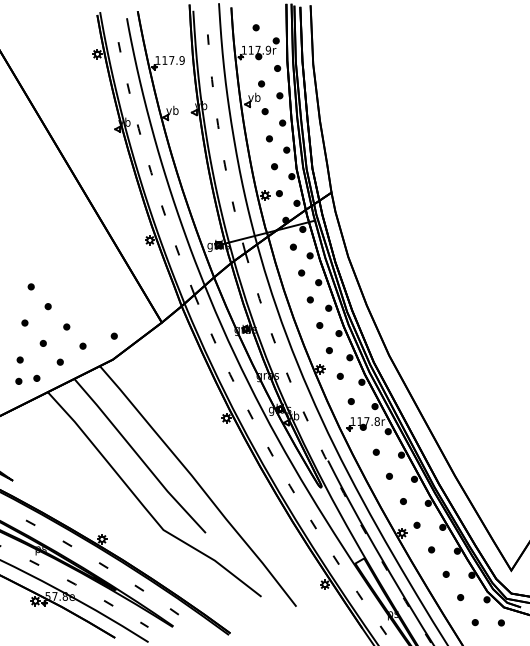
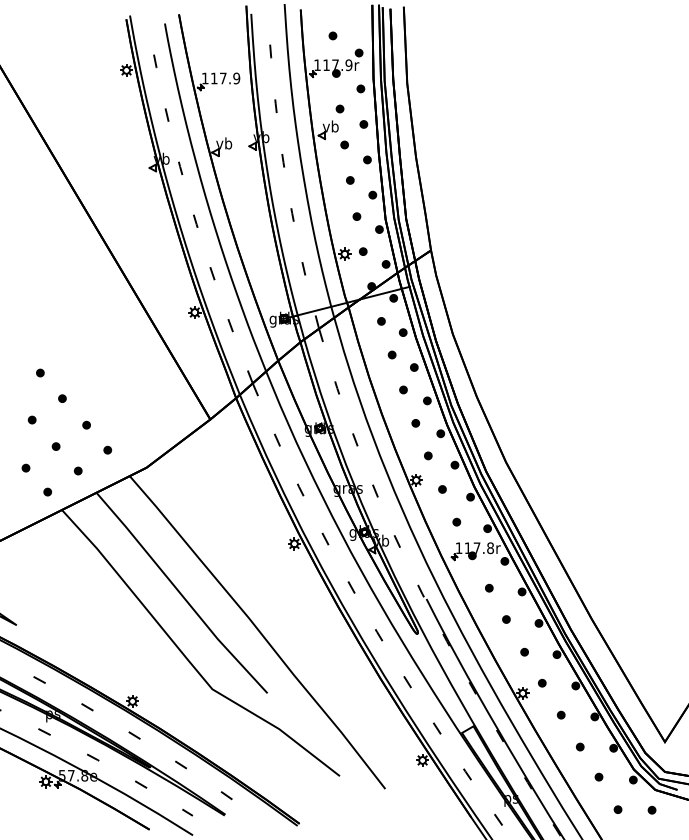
part: (113, 335) -> (147, 436), removed
part: (18, 380) -> (23, 494), removed

